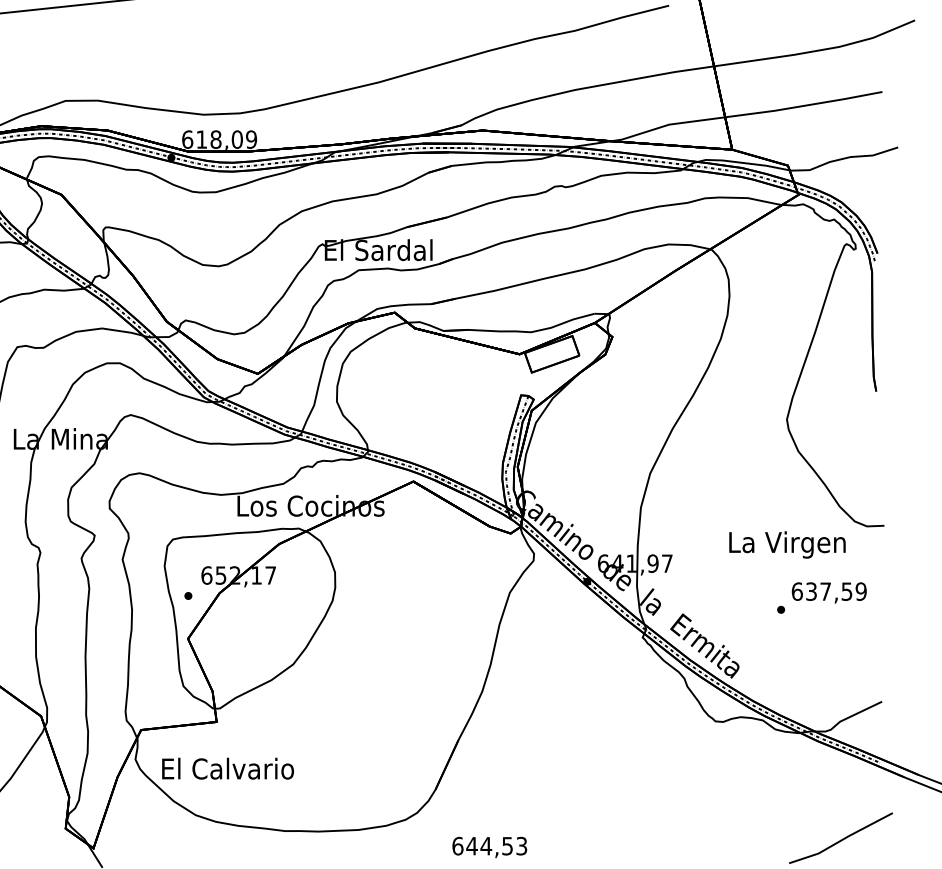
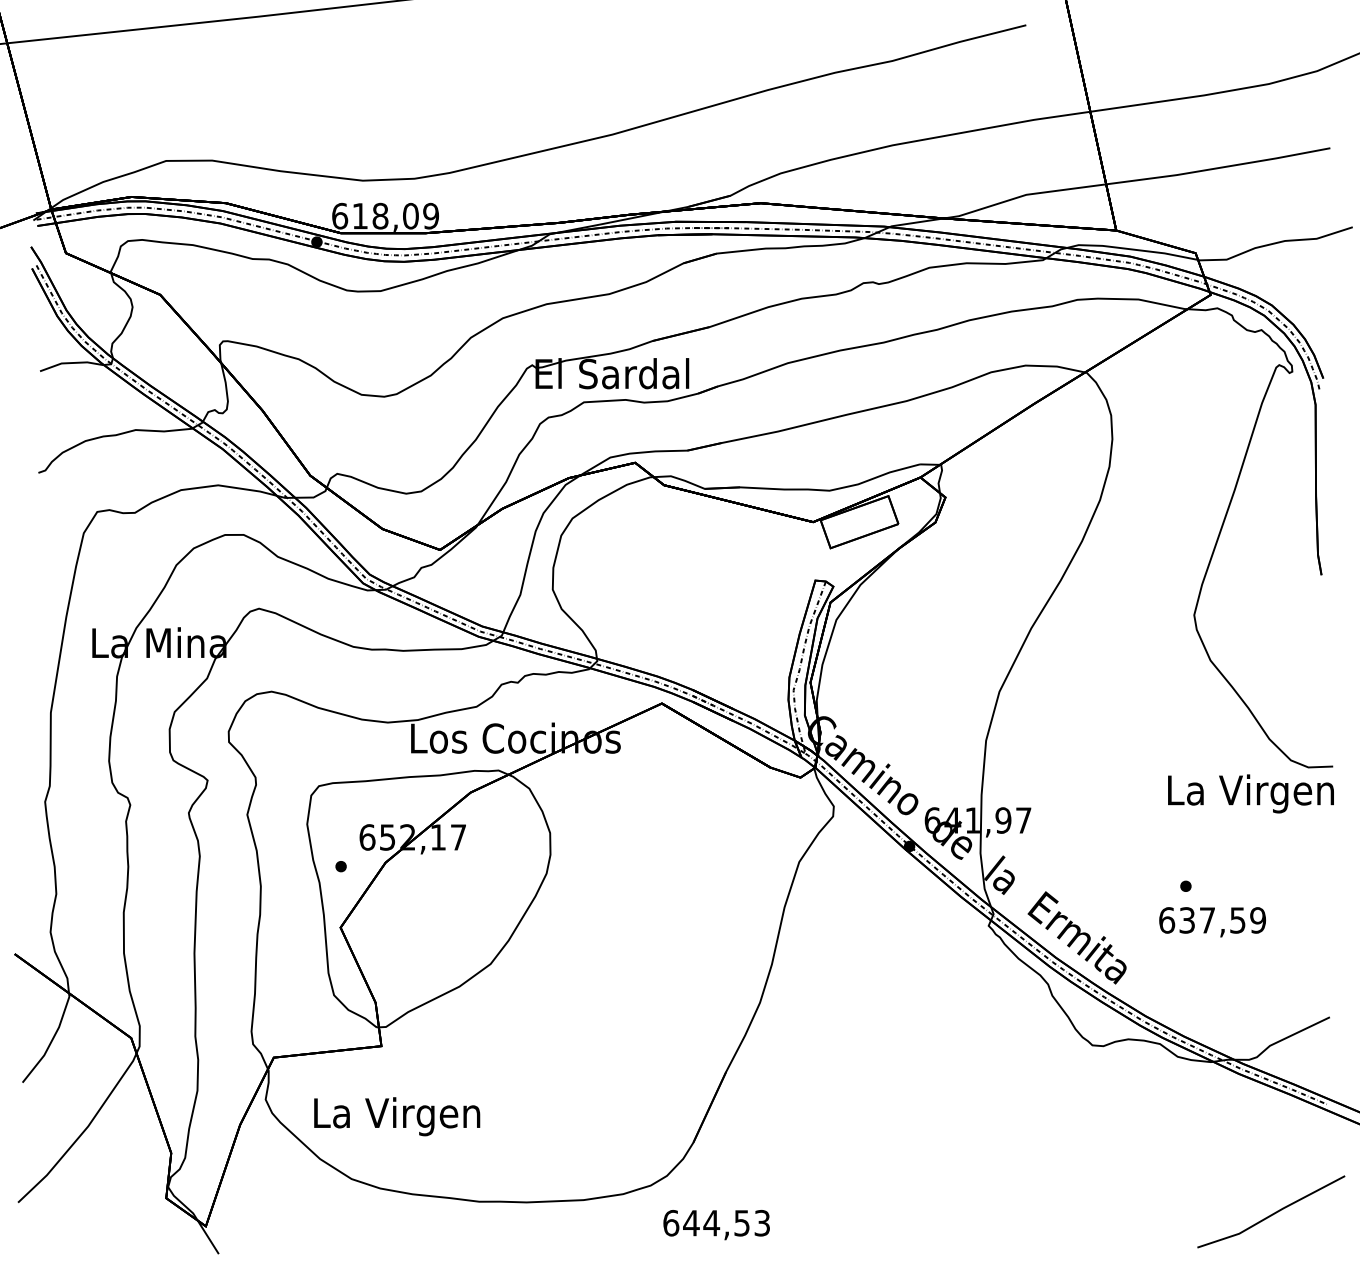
text: (787, 544) -> (1250, 793), moved
text: (829, 593) -> (1212, 922), moved
text: (227, 771) -> (397, 1116), El Calvario -> La Virgen
text: (489, 847) -> (716, 1225), moved

